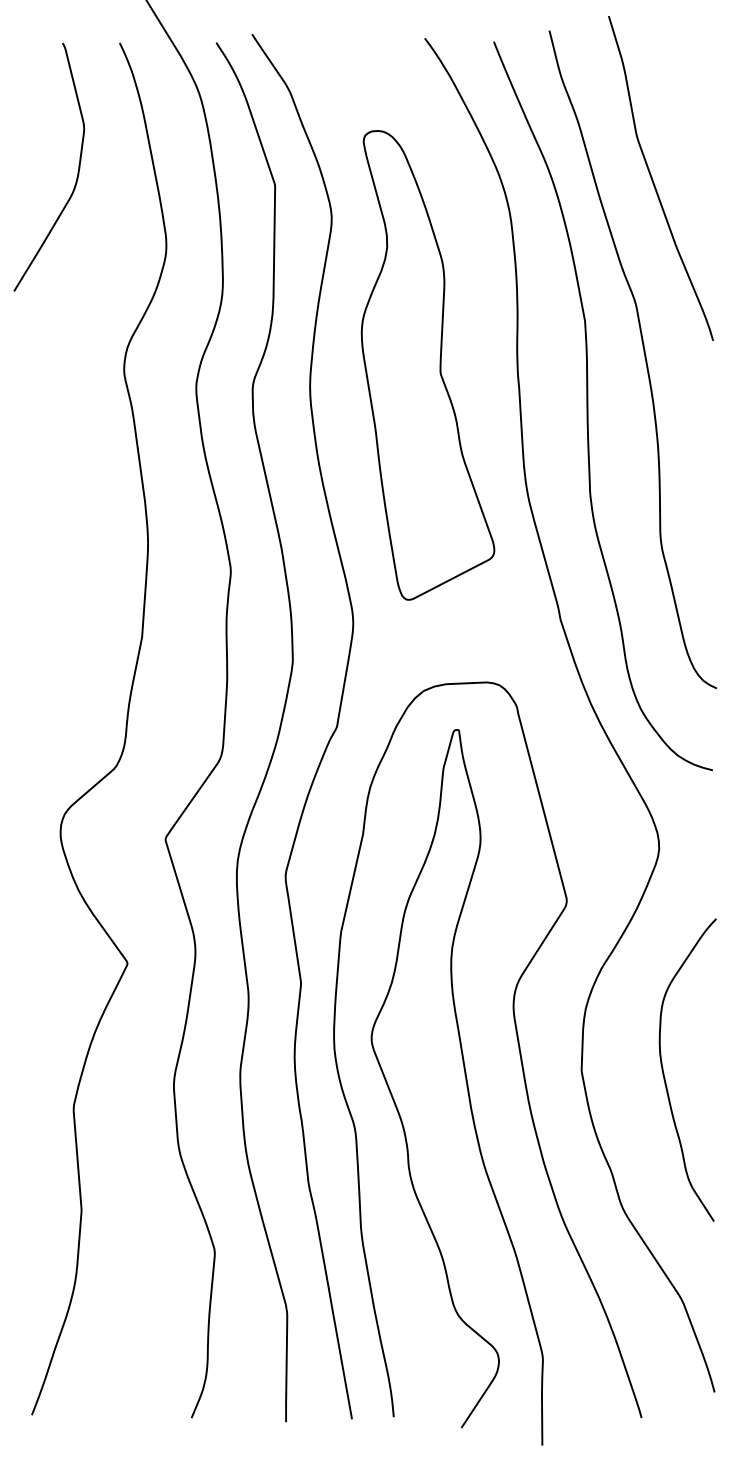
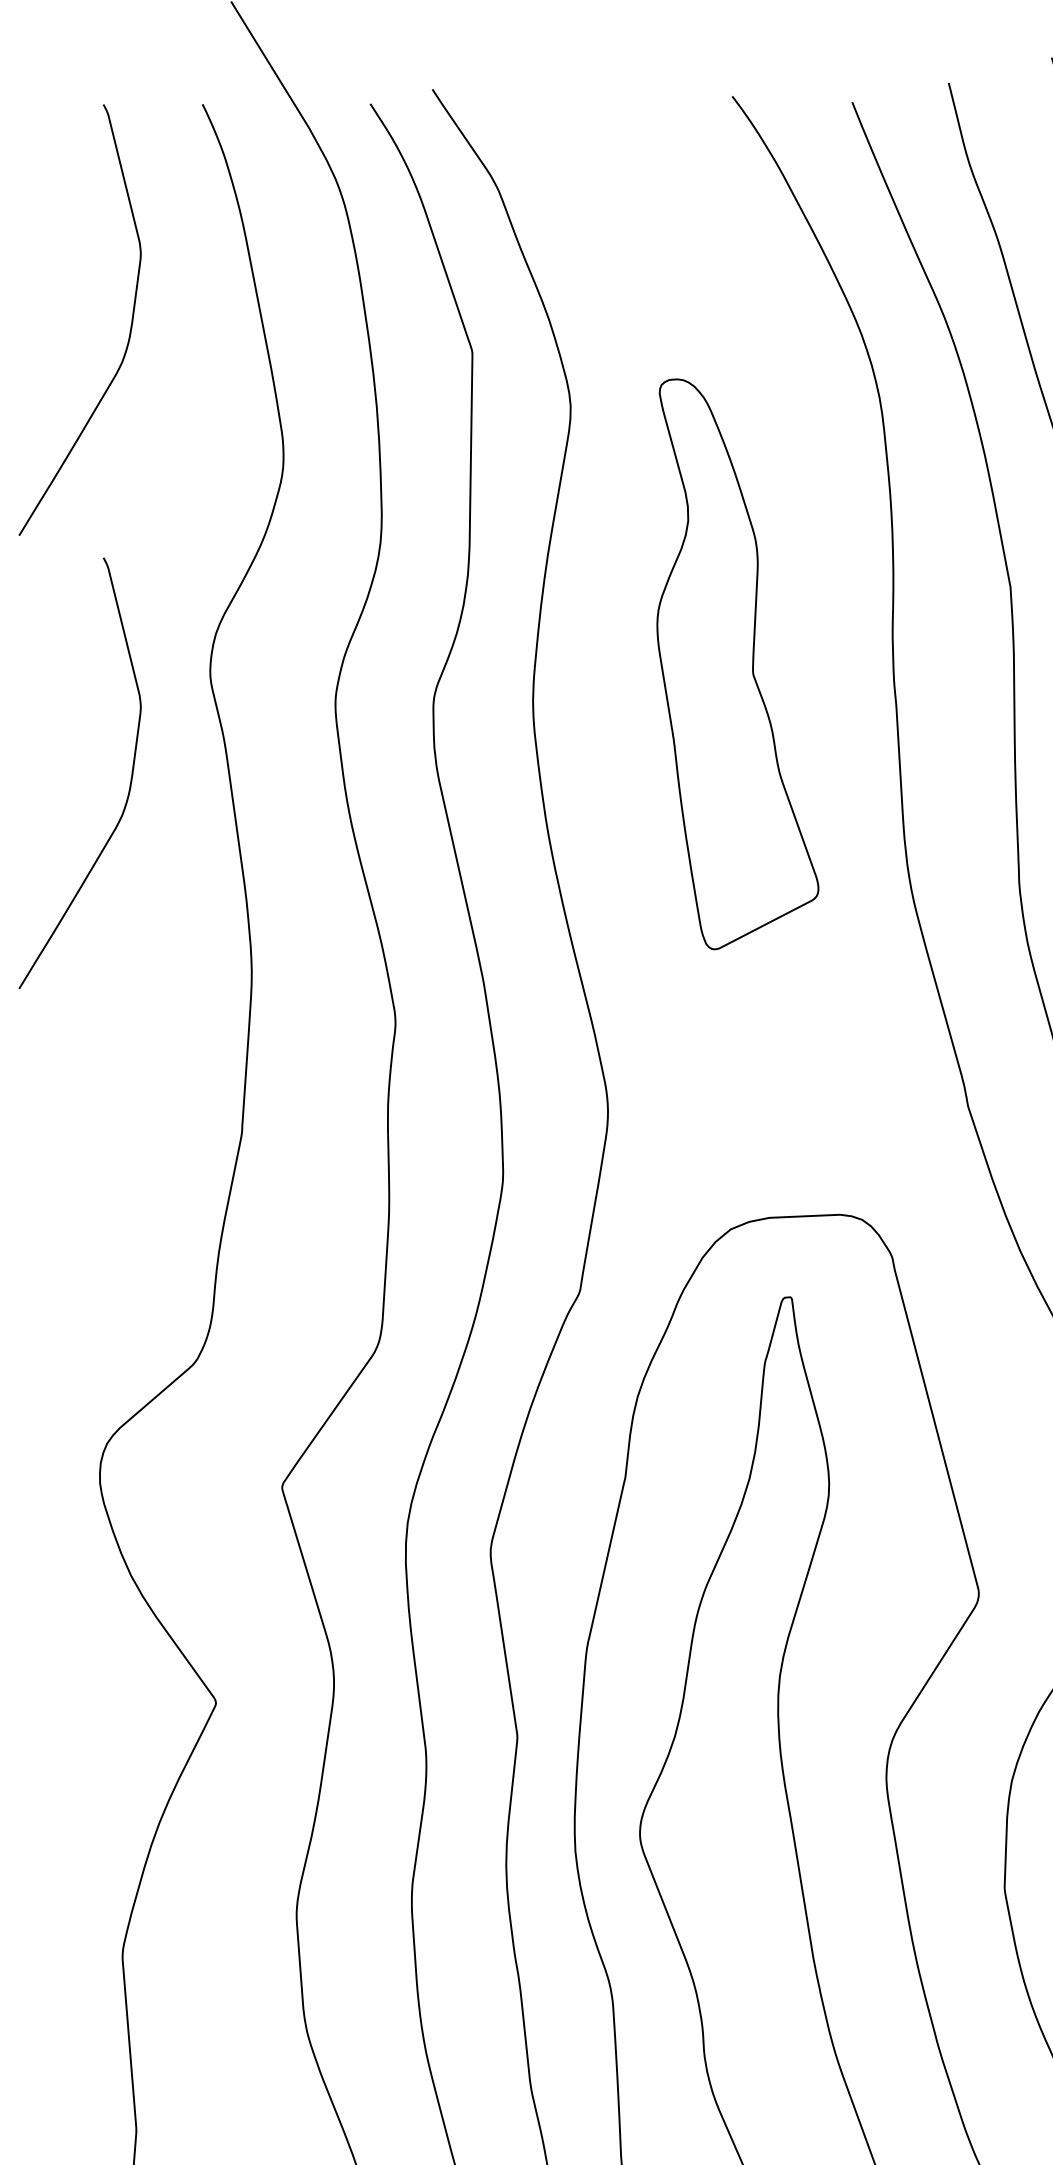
part: (427, 365) -> (736, 664), size x0.7
curve: (77, 432) -> (129, 780), added

